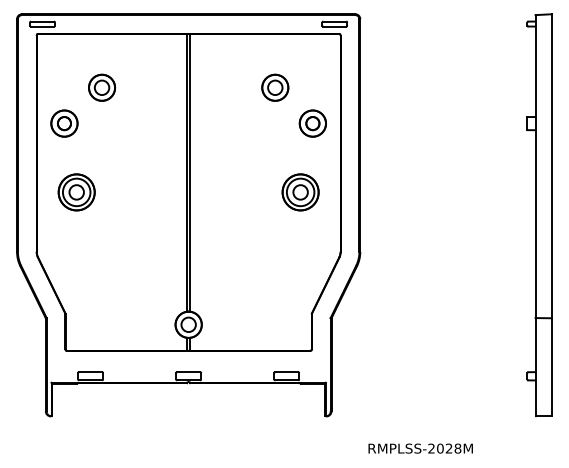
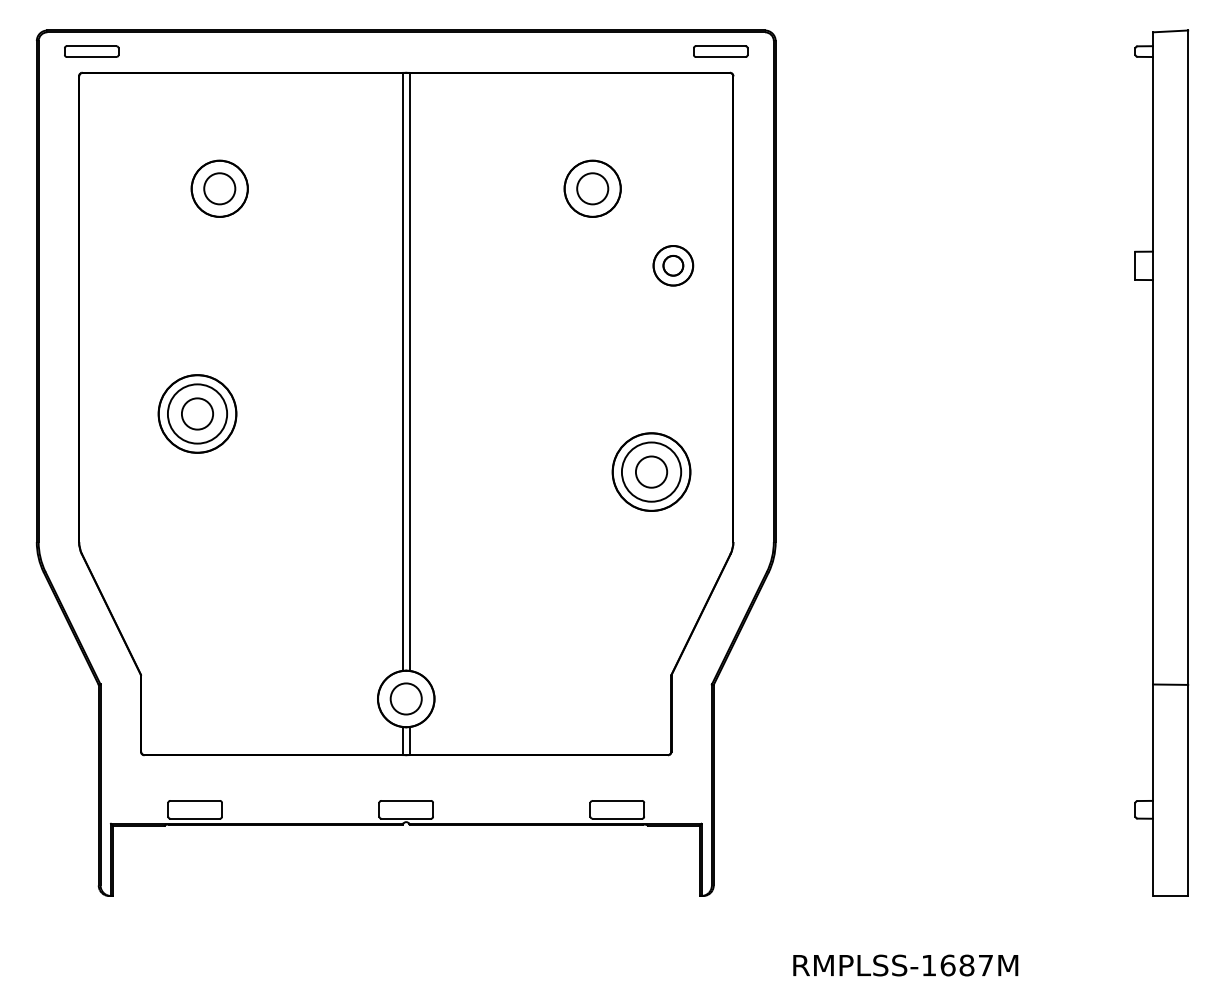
part: (64, 123) -> (138, 265), removed
part: (312, 123) -> (672, 265), size x0.7
part: (76, 192) -> (197, 414), moved
part: (300, 192) -> (651, 472), moved
text: (444, 448) -> (956, 965), RMPLSS-2028M -> RMPLSS-1687M

